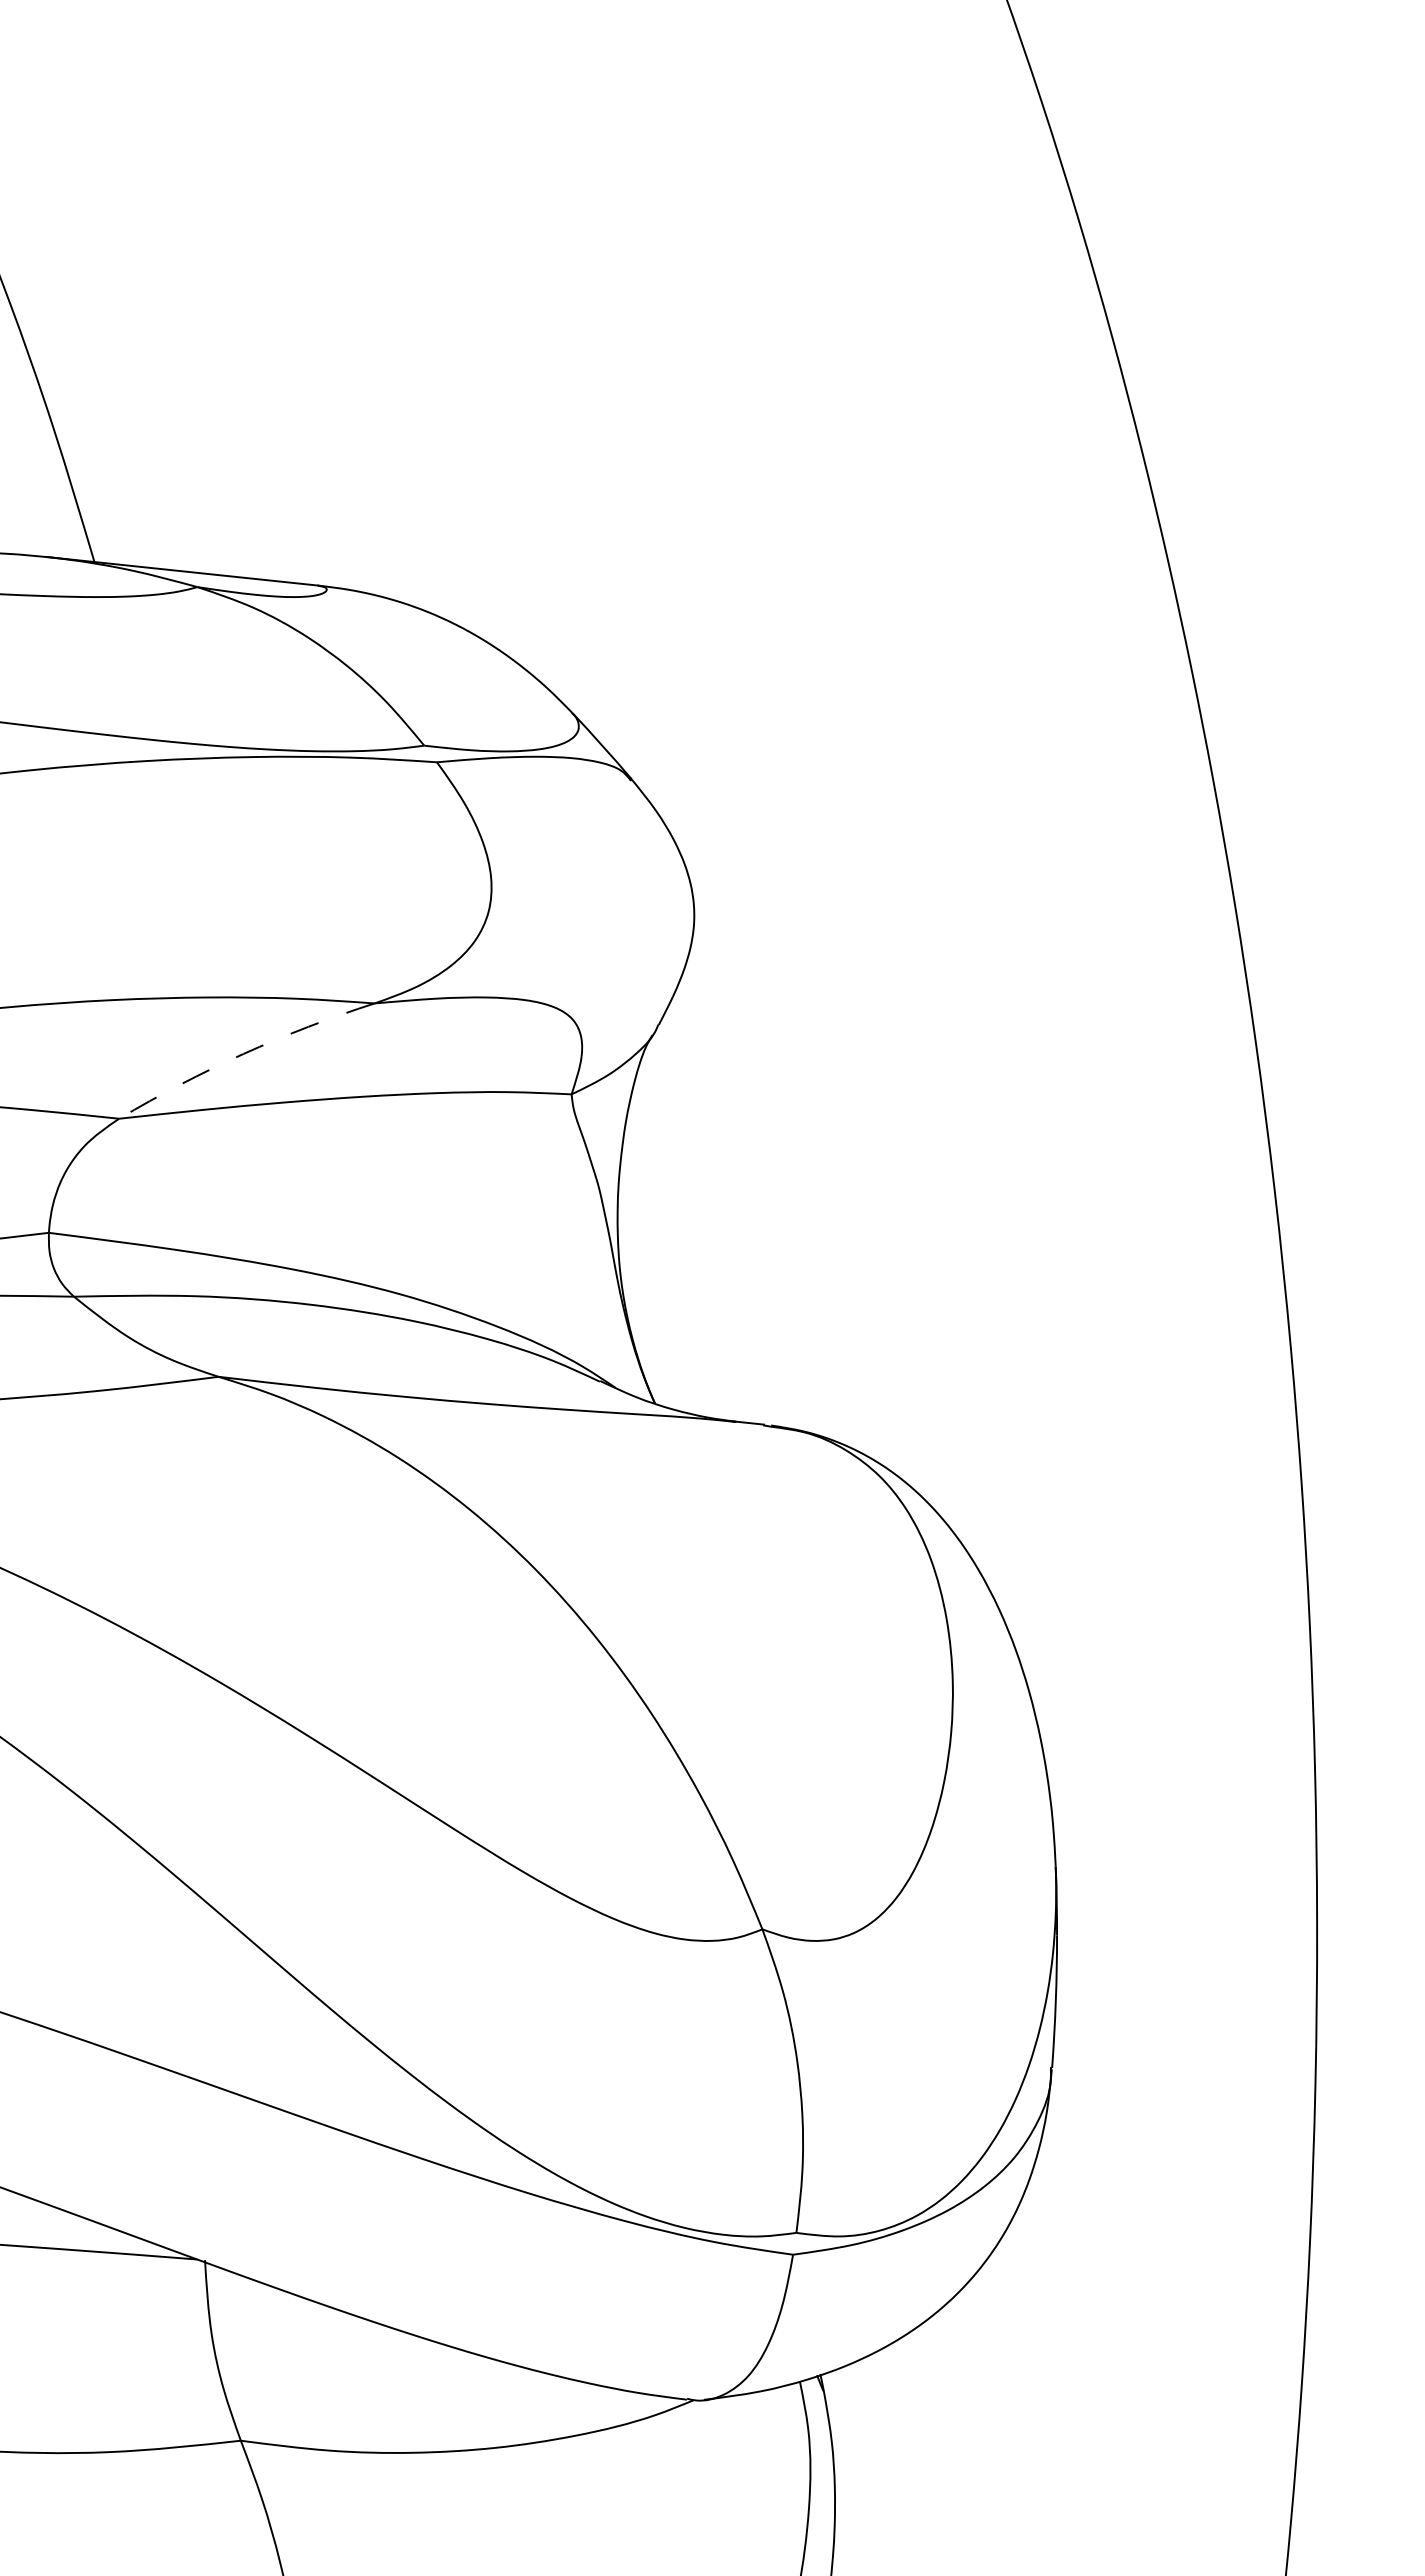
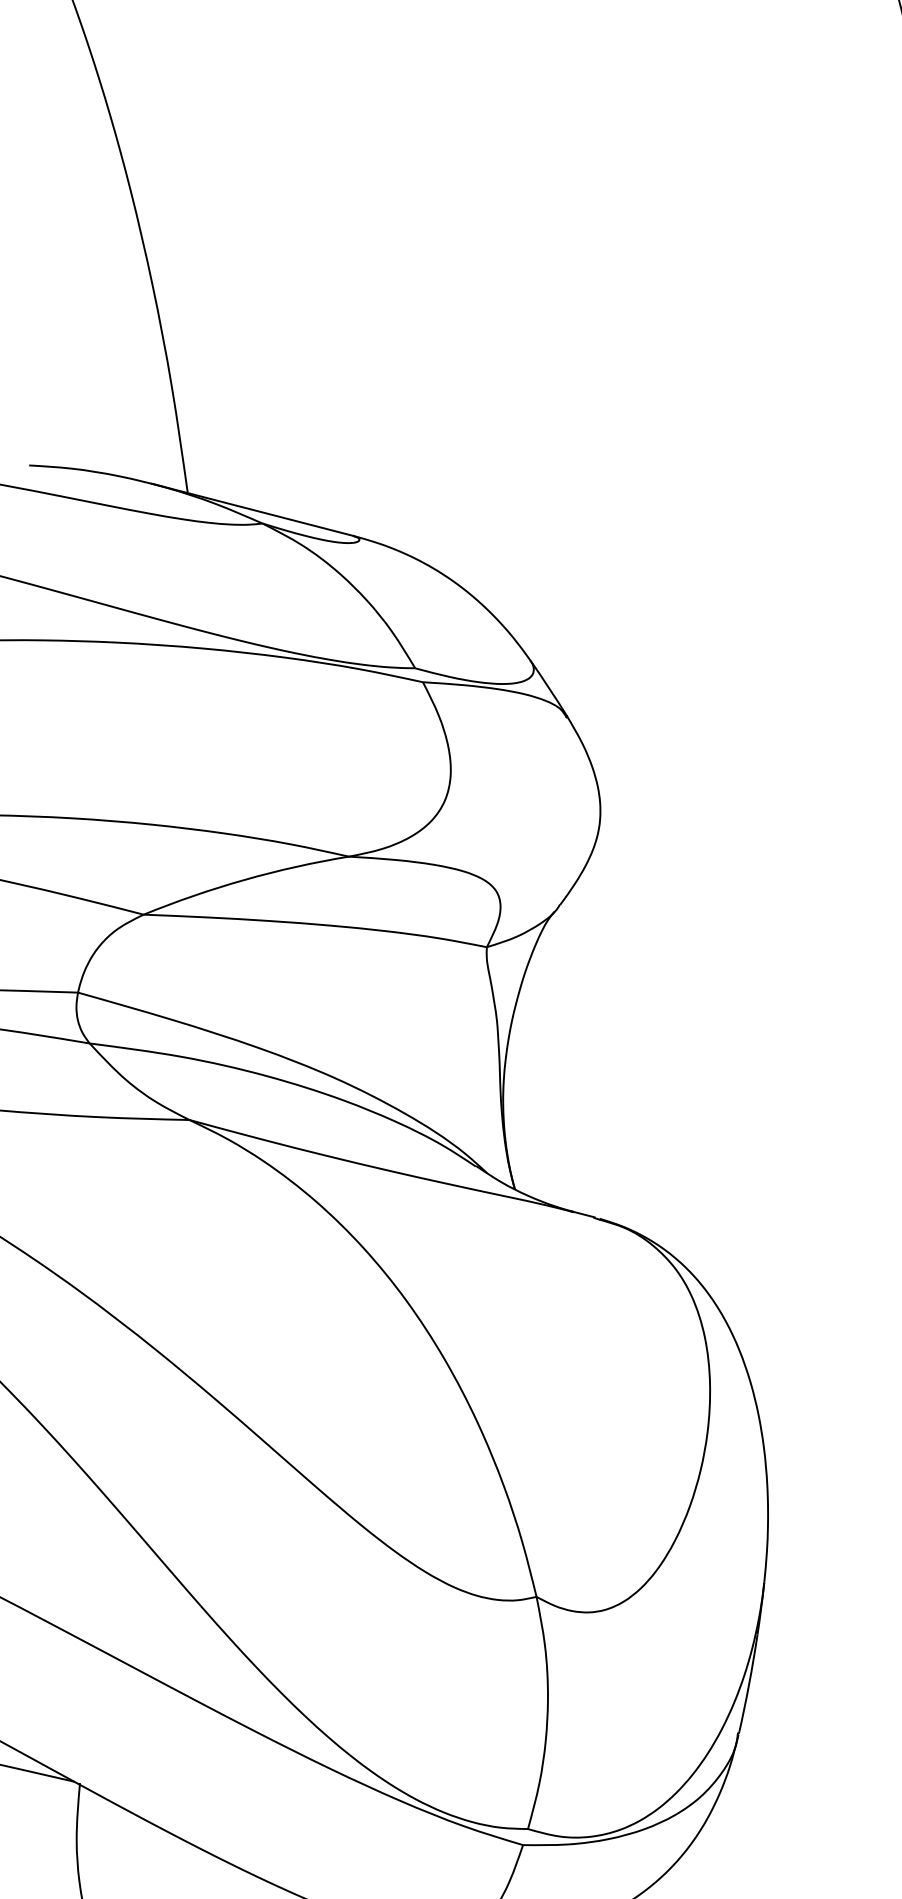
arc: (243, 1053) -> (244, 879), dashed -> solid

